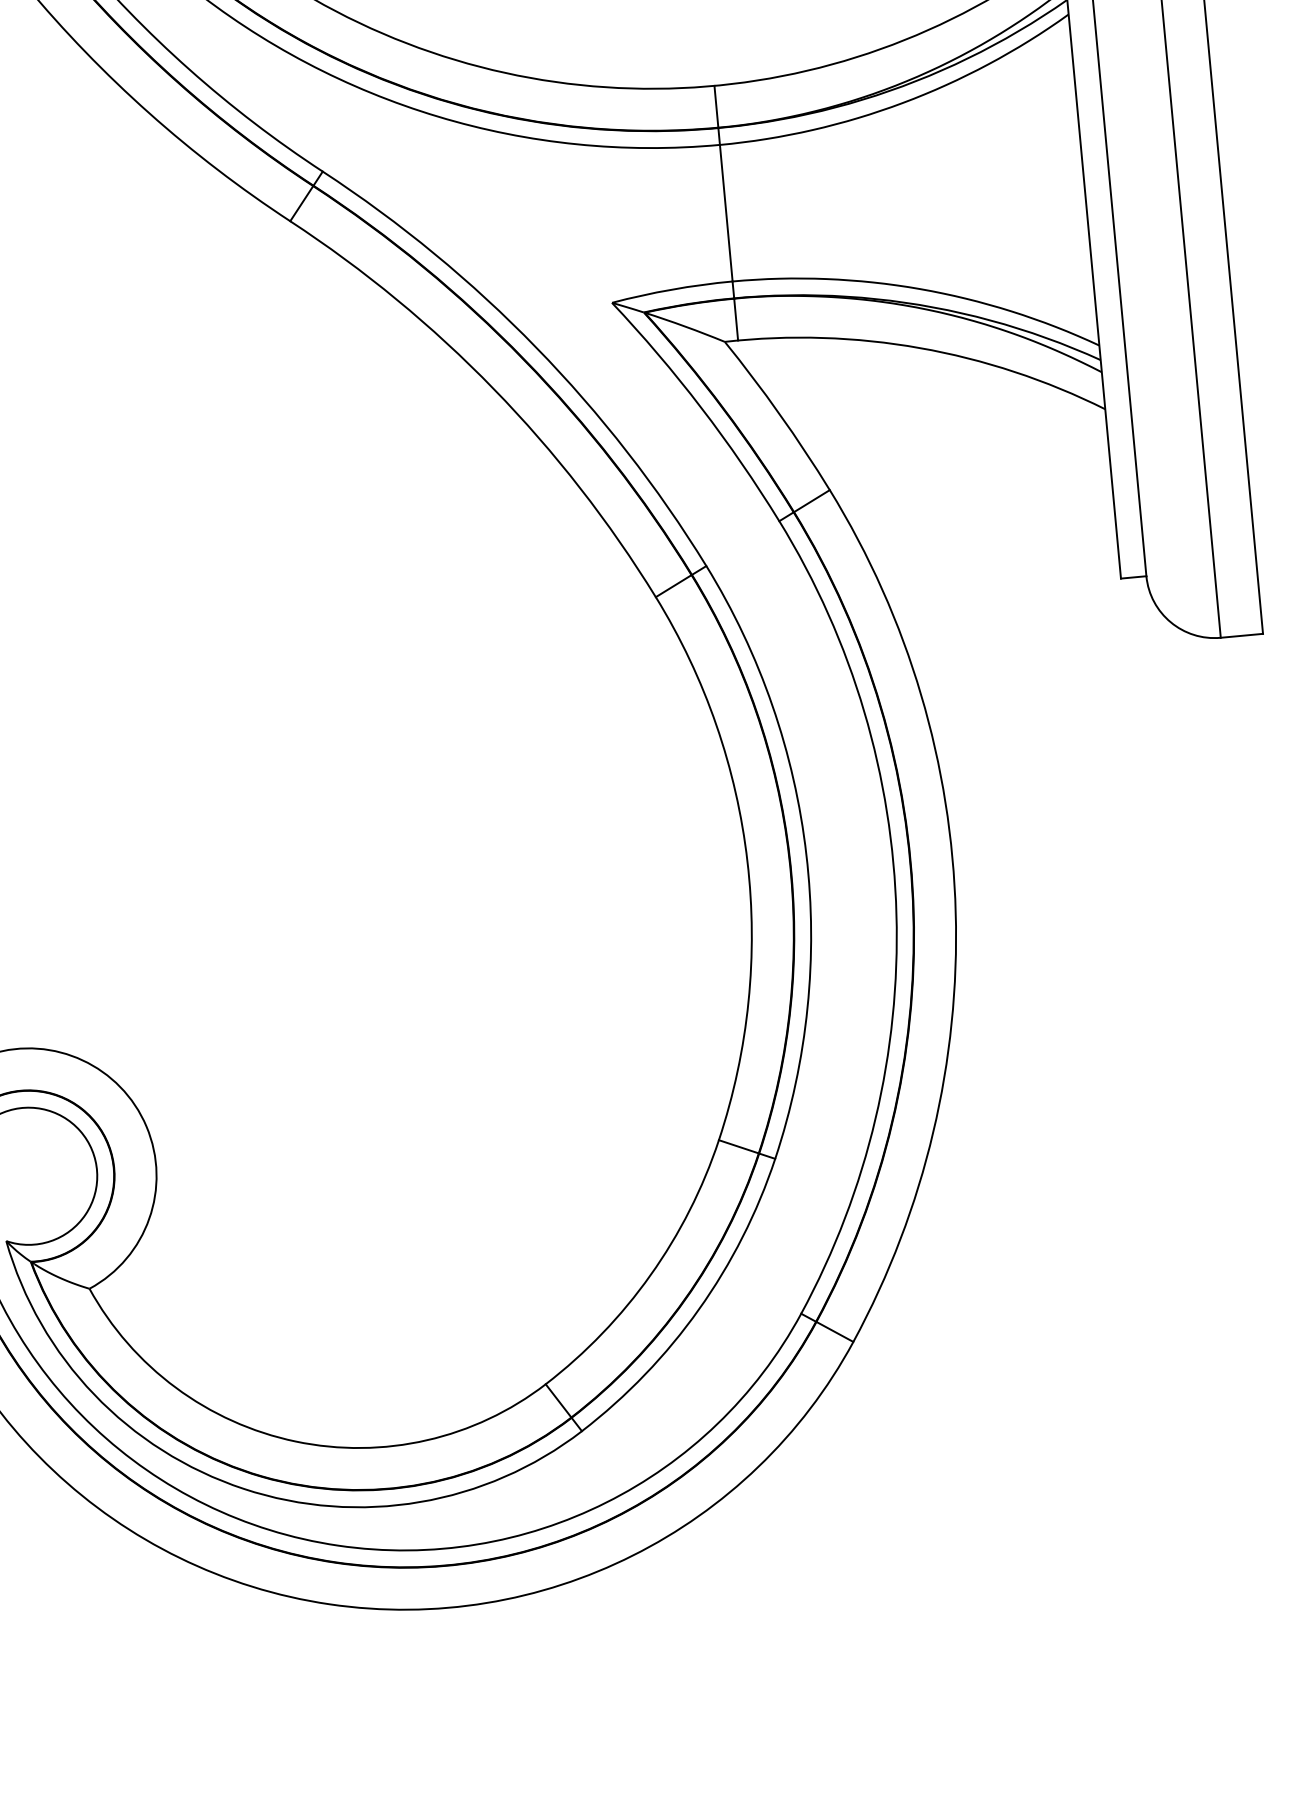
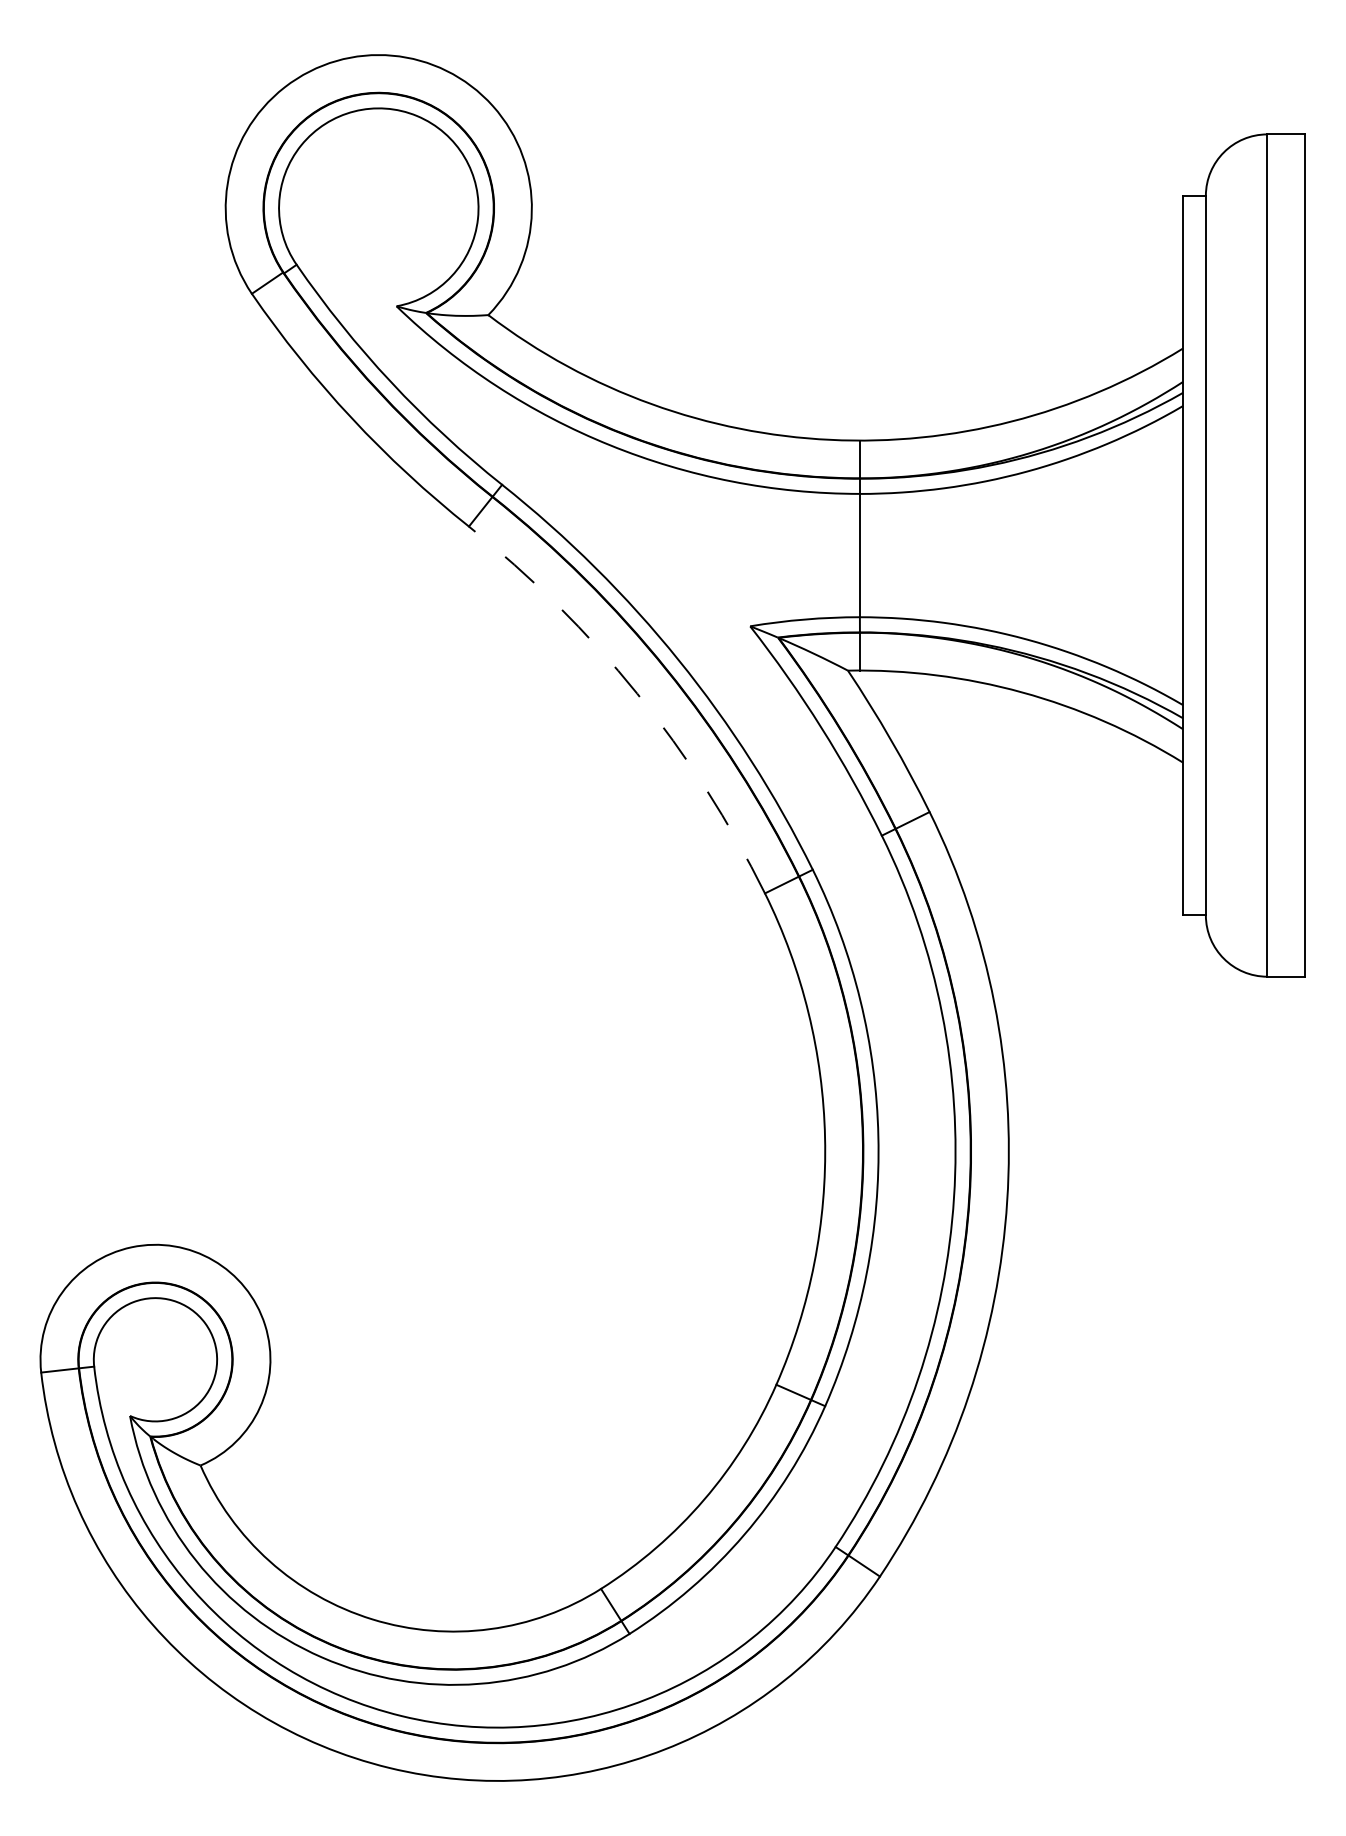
arc: (494, 388) -> (637, 693), solid -> dashed

